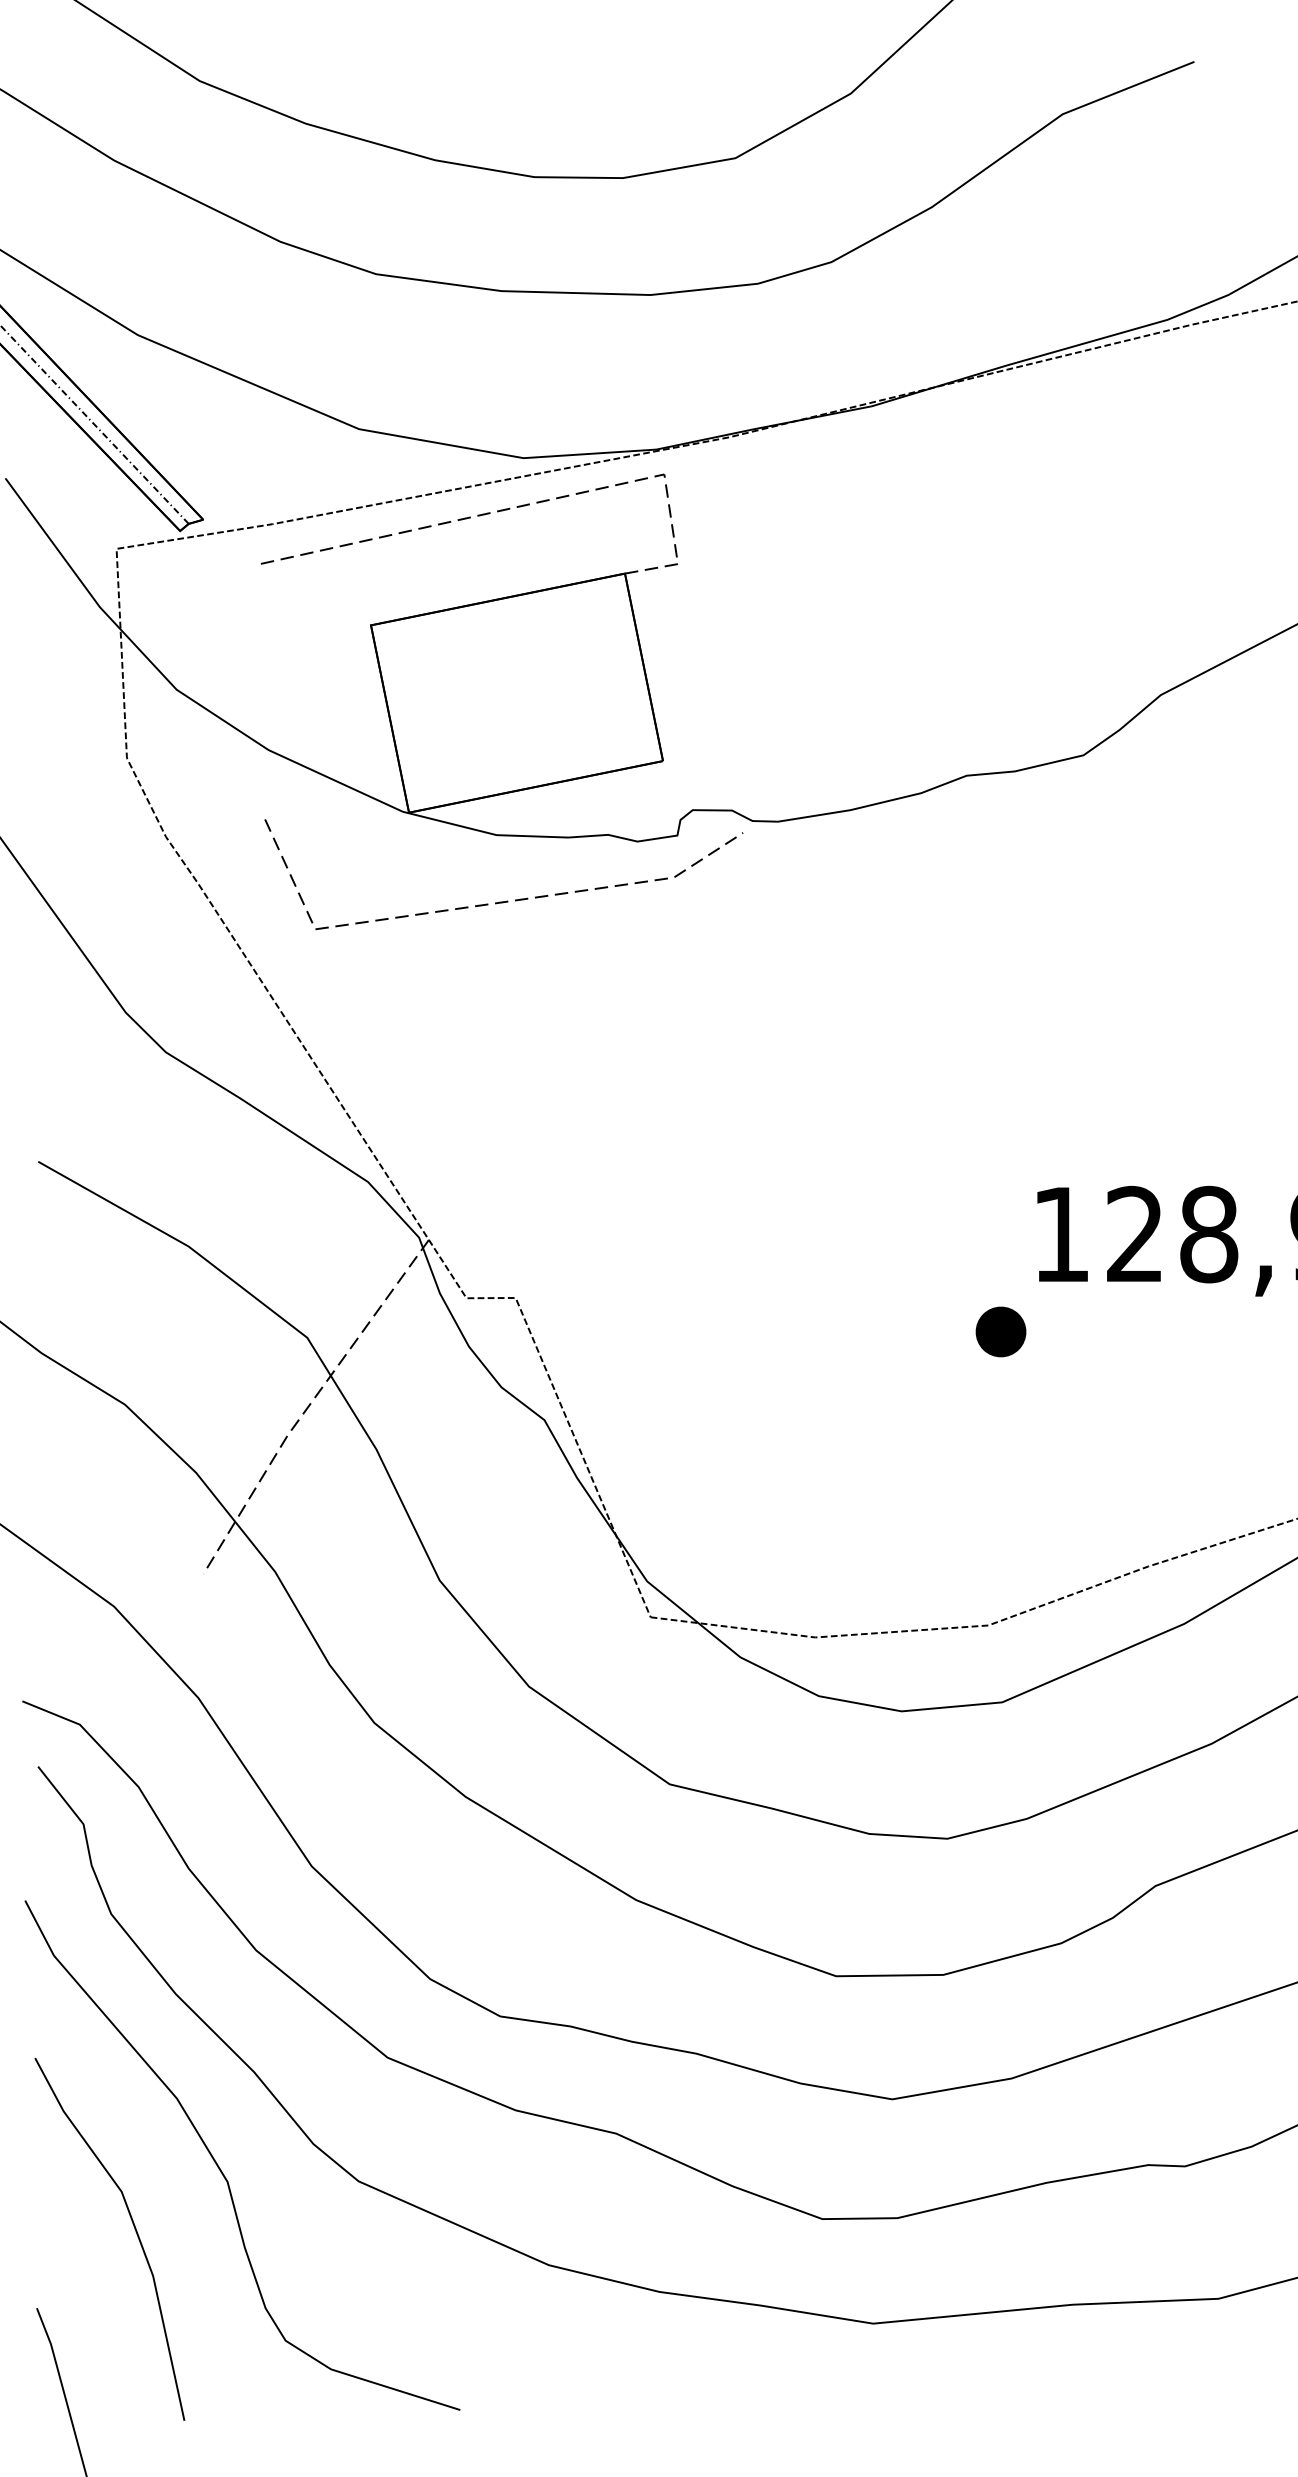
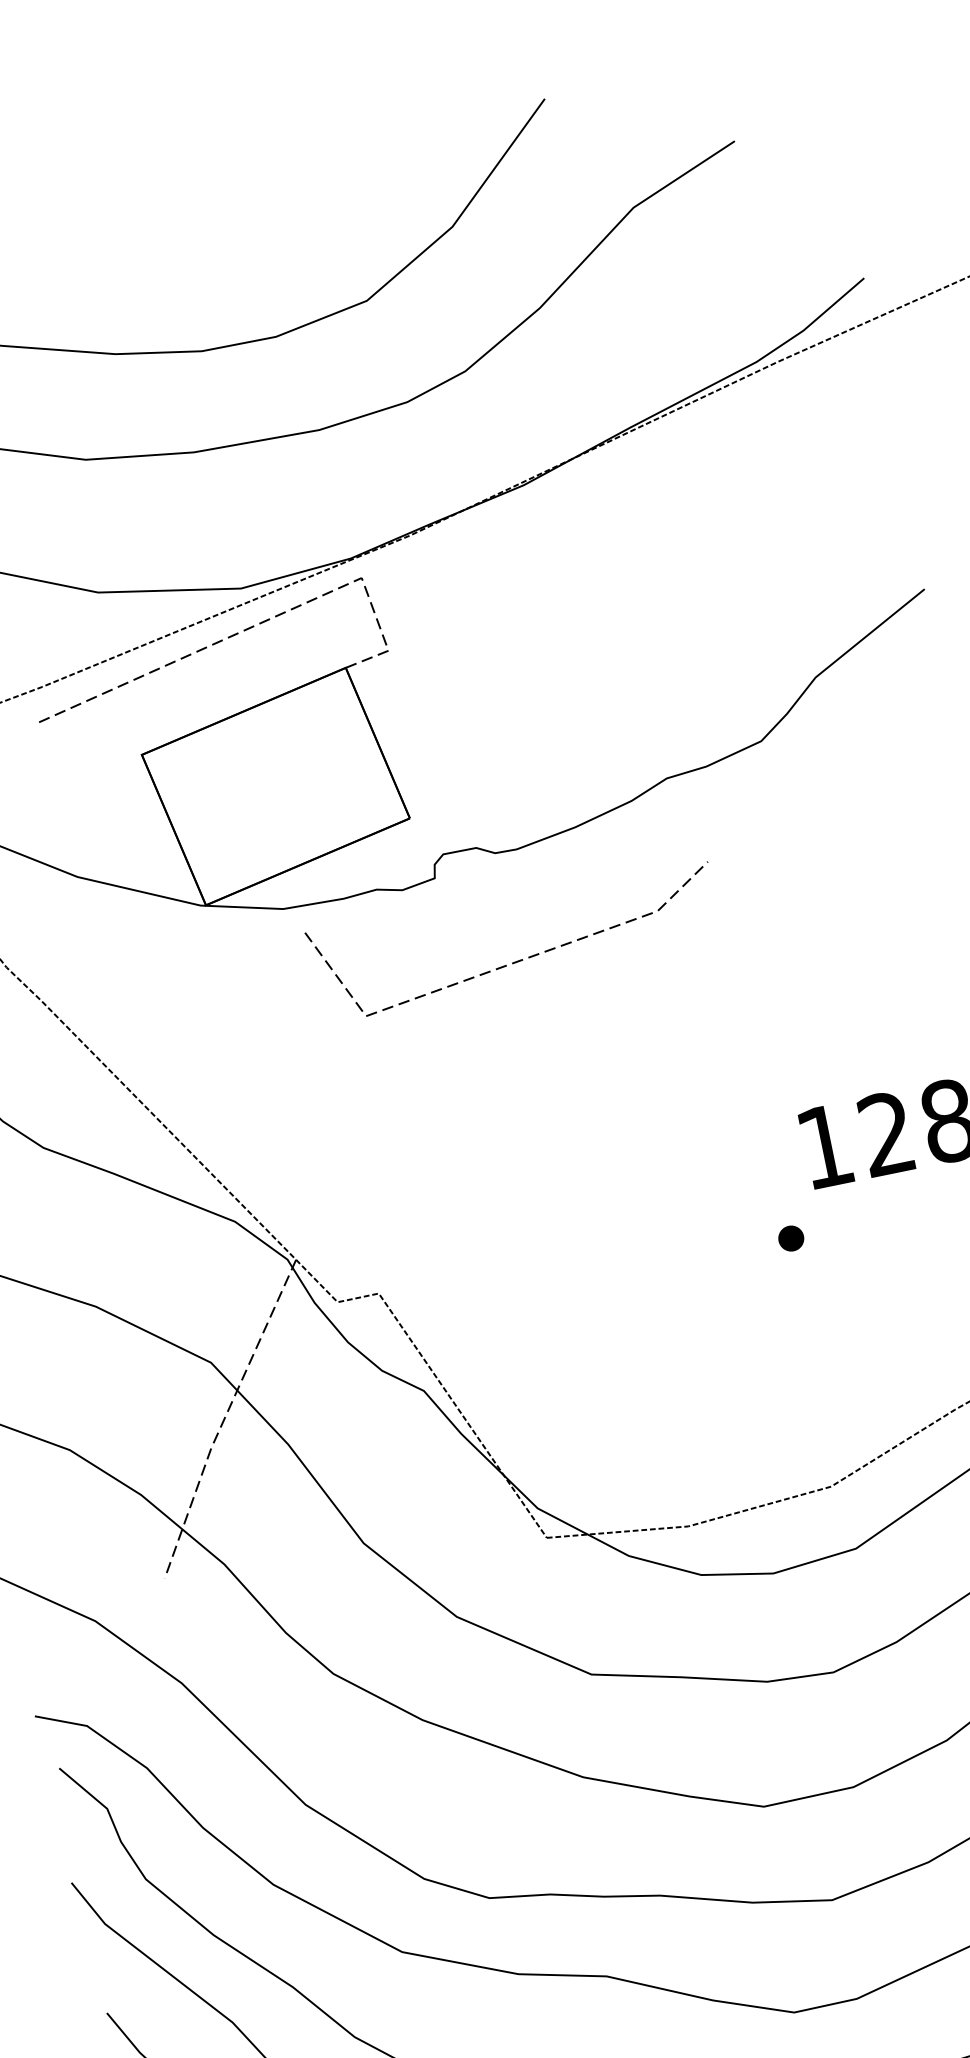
line: (506, 900) -> (521, 959), moved
part: (1000, 1331) -> (790, 1238), size x0.6

